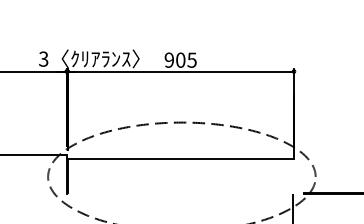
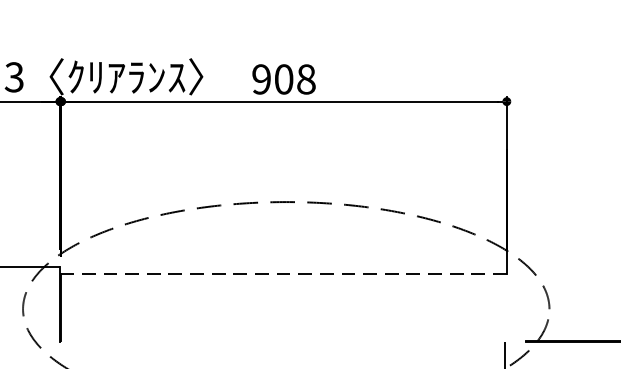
text: (191, 59) -> (305, 77), 905 -> 908
line: (180, 158) -> (283, 272), solid -> dashed

